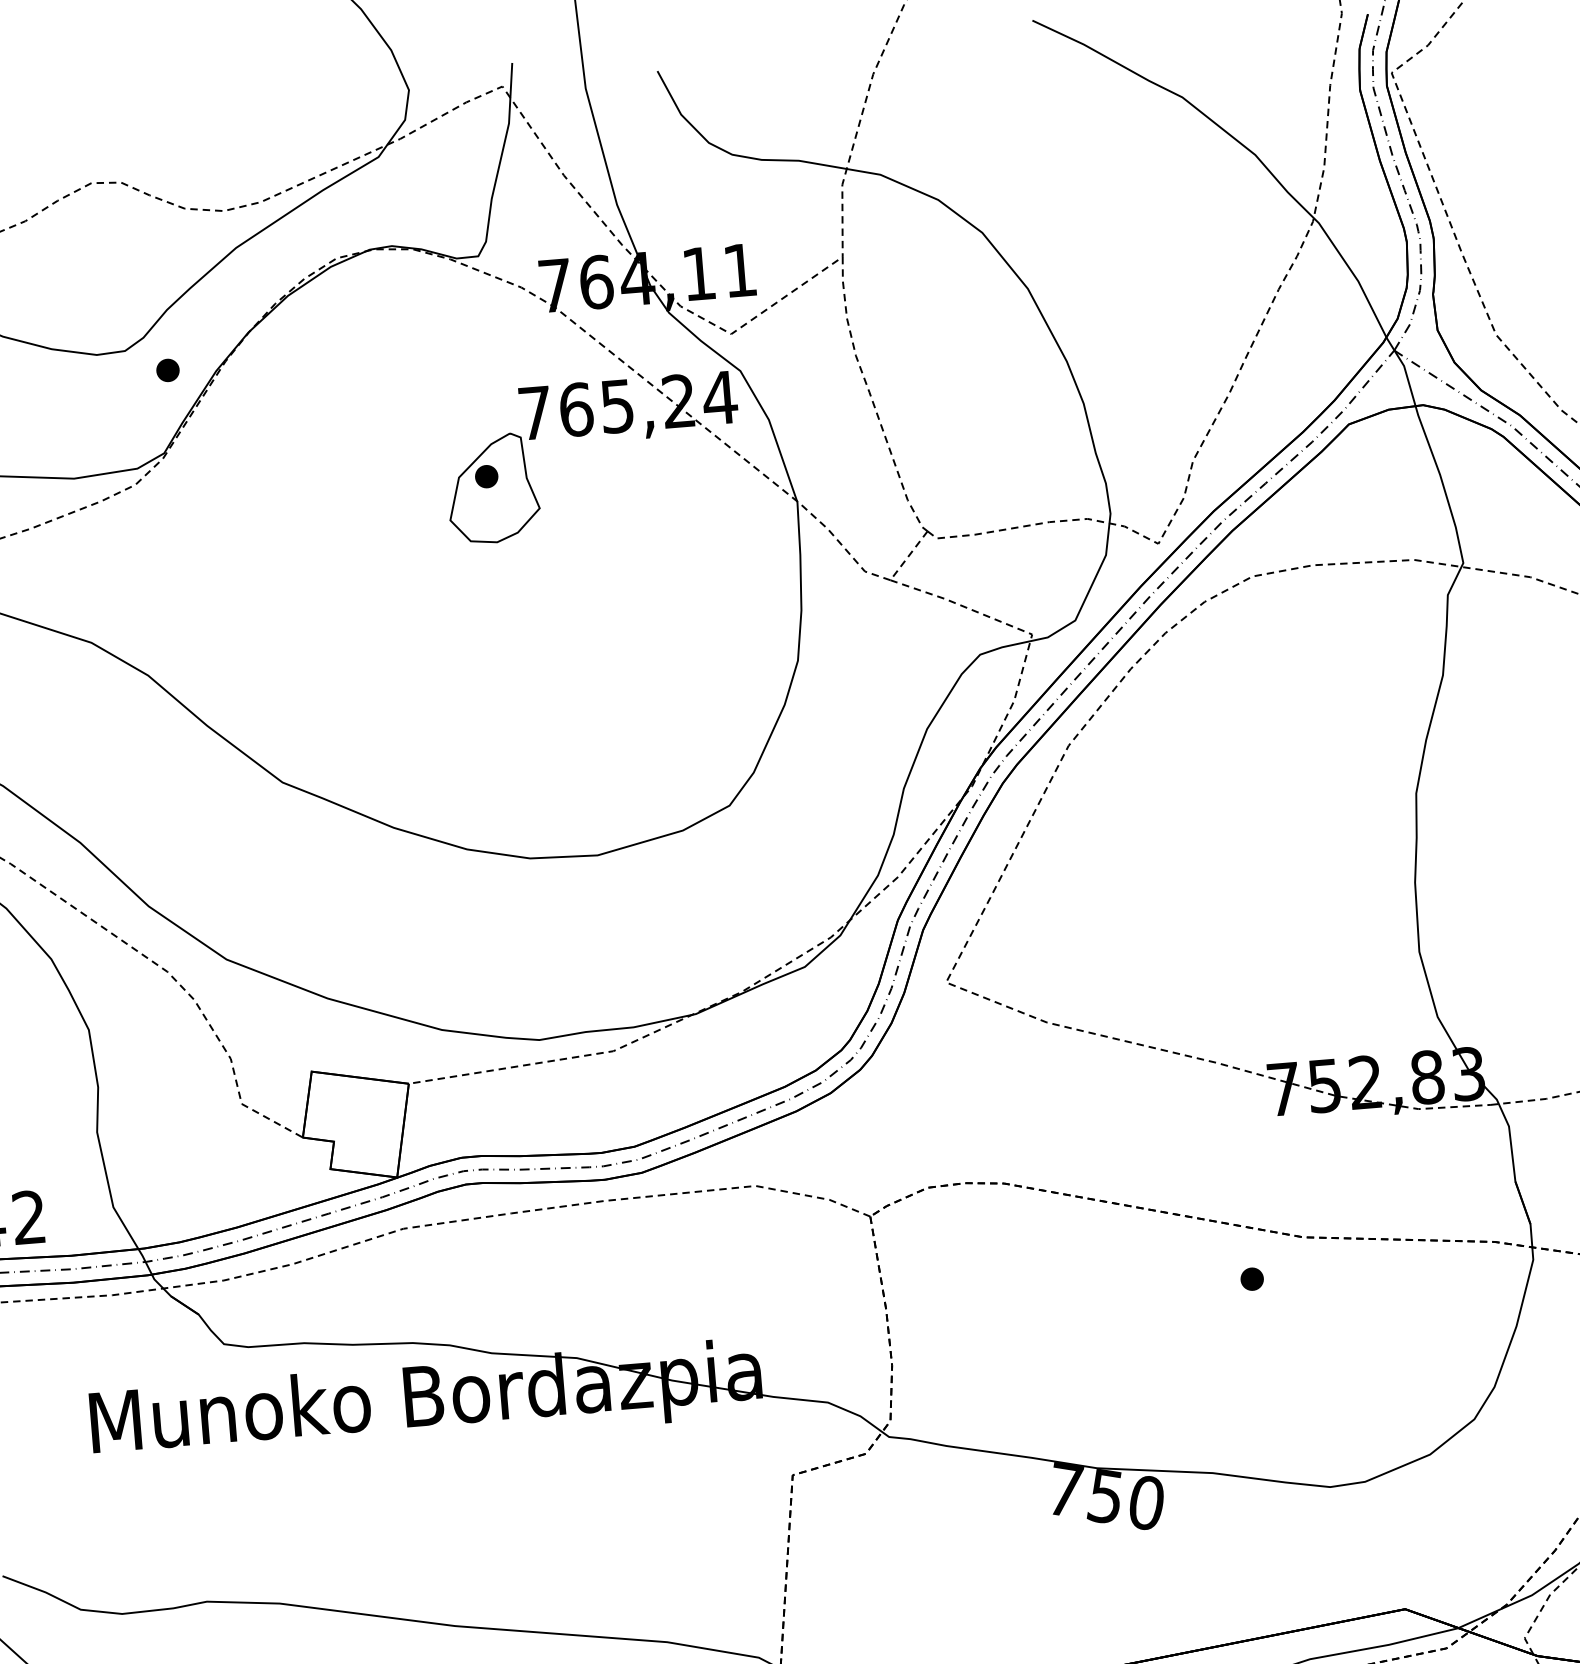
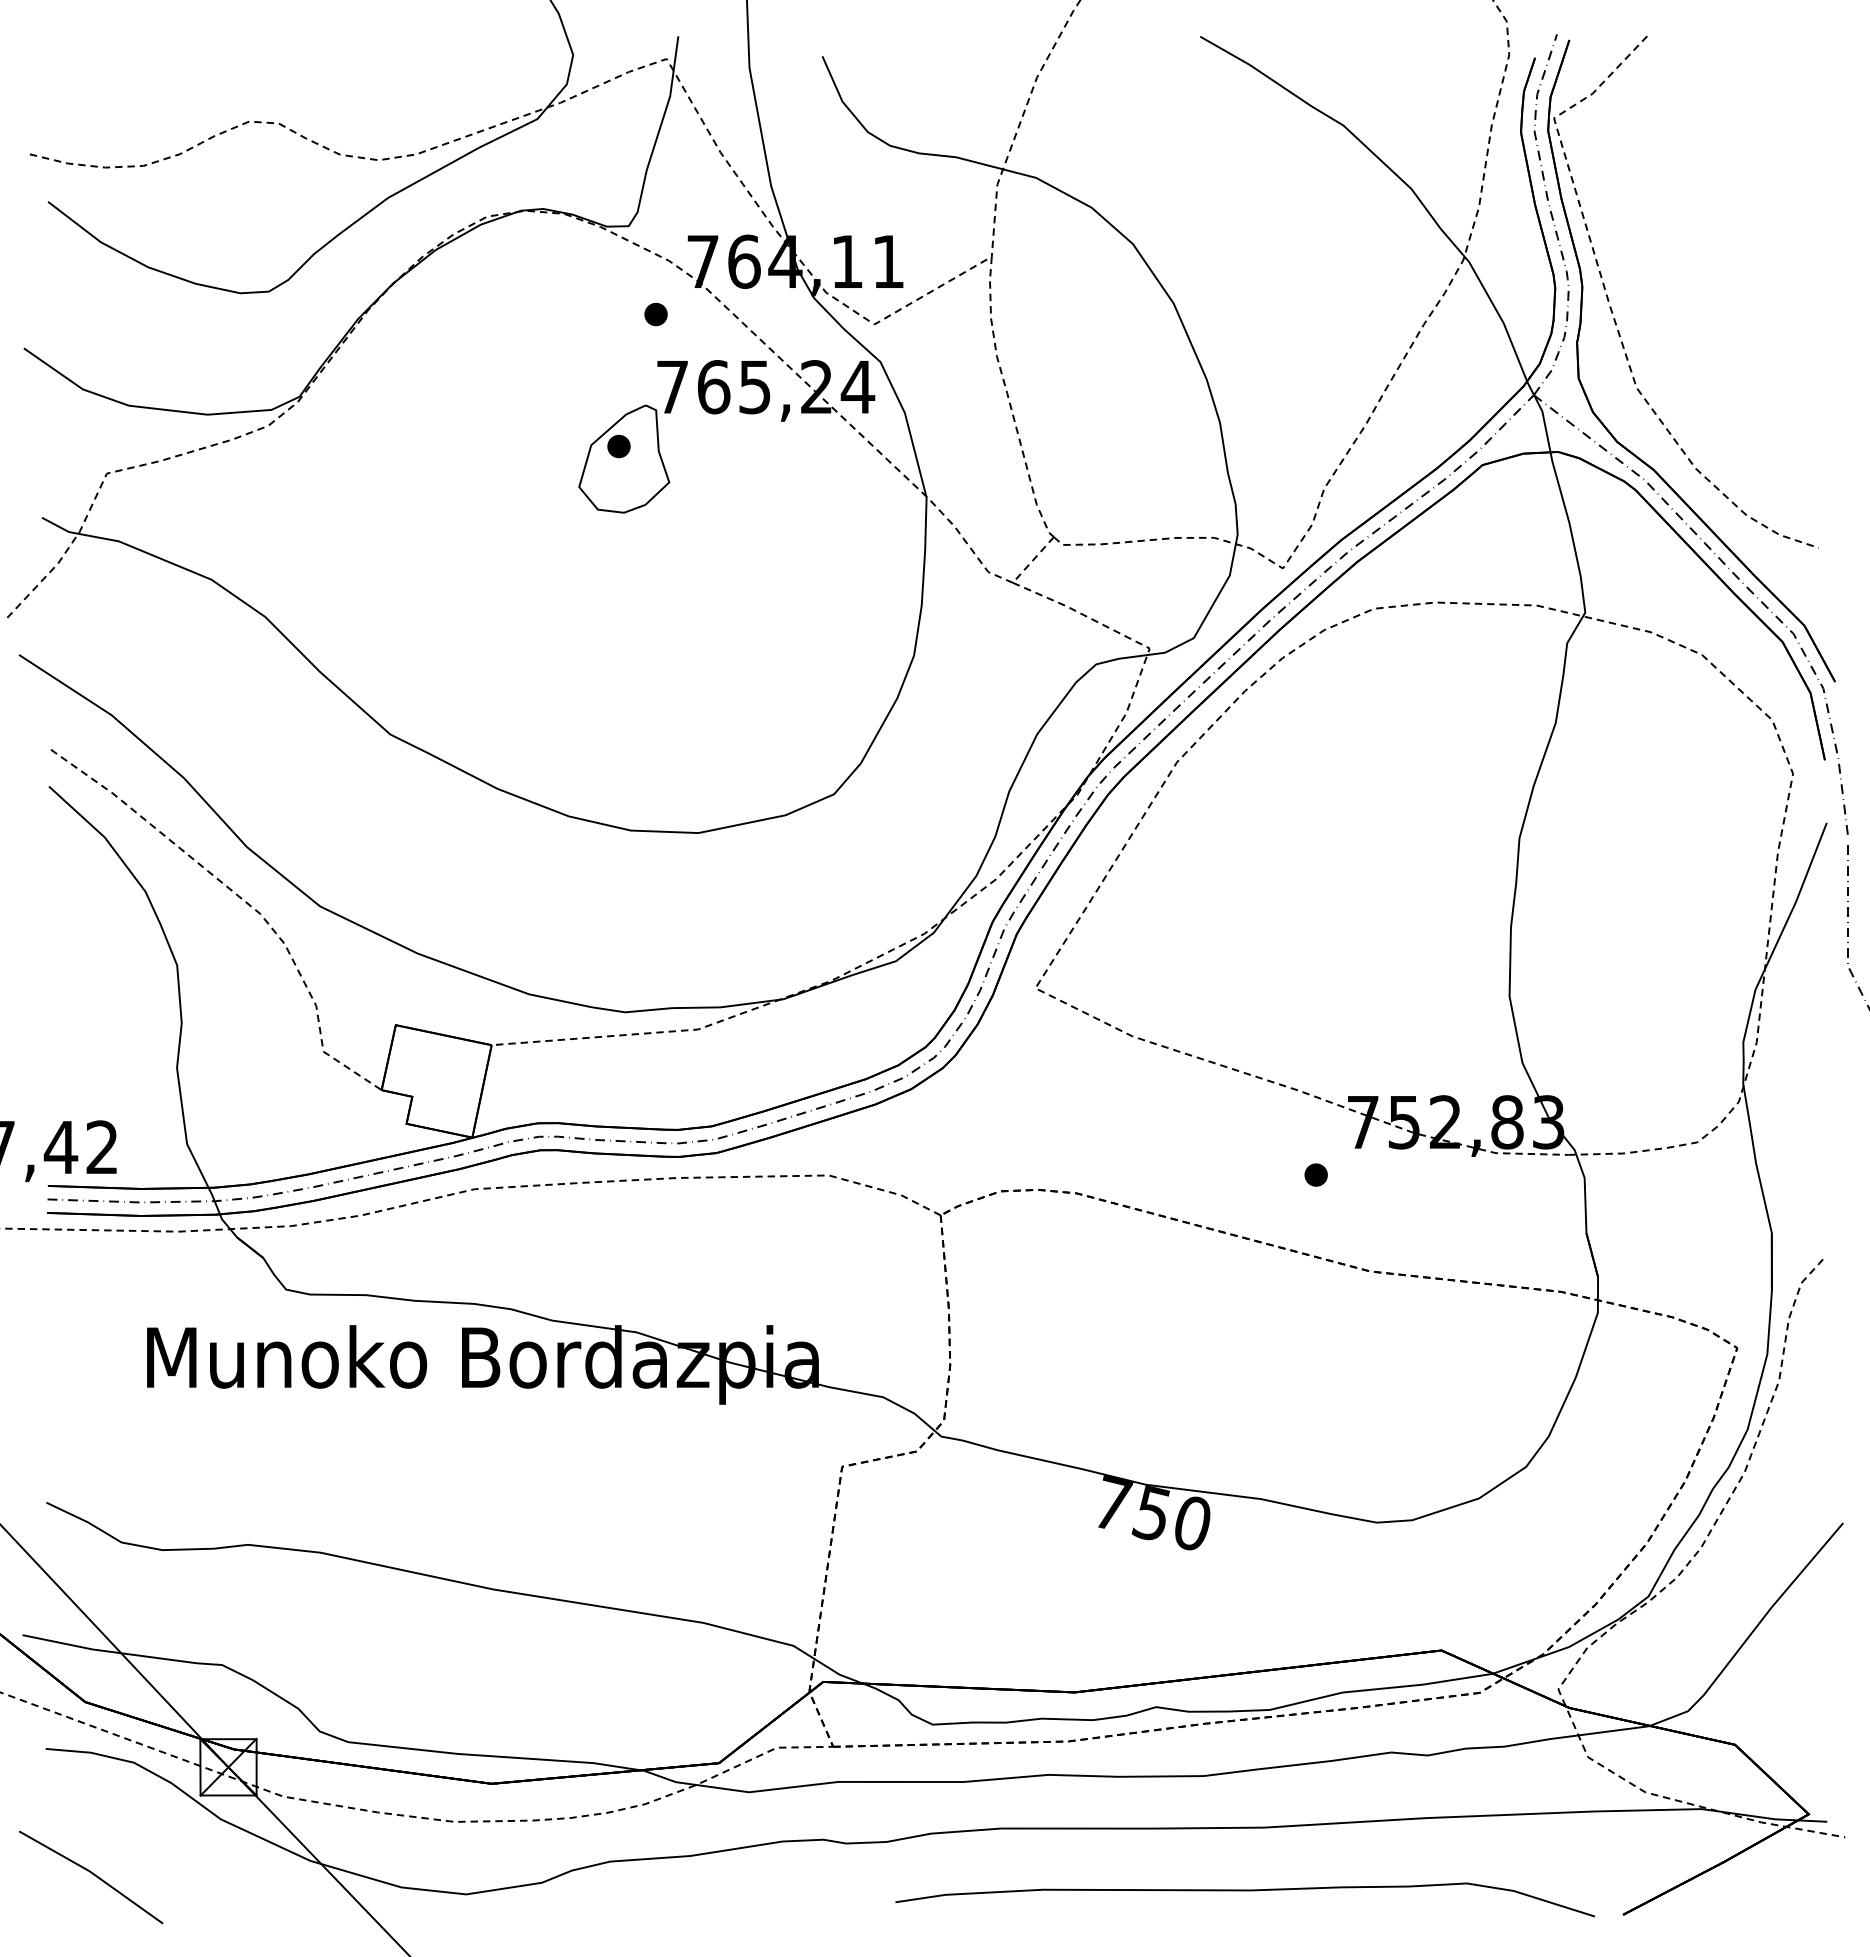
part: (167, 370) -> (655, 314), moved
part: (1251, 1278) -> (1315, 1174), moved

